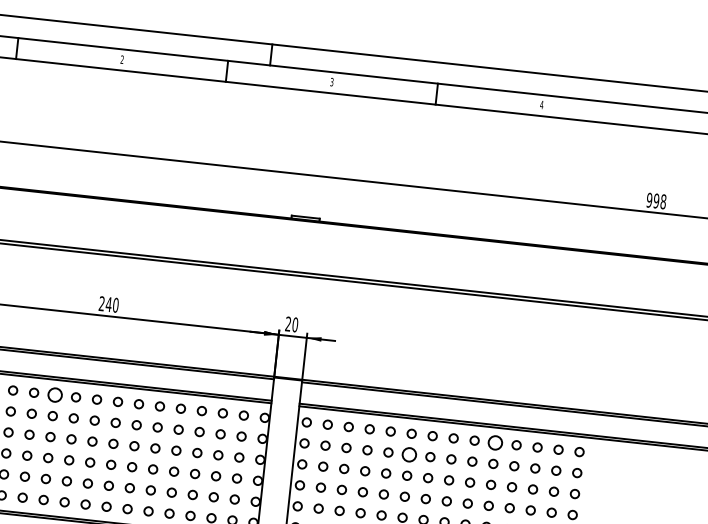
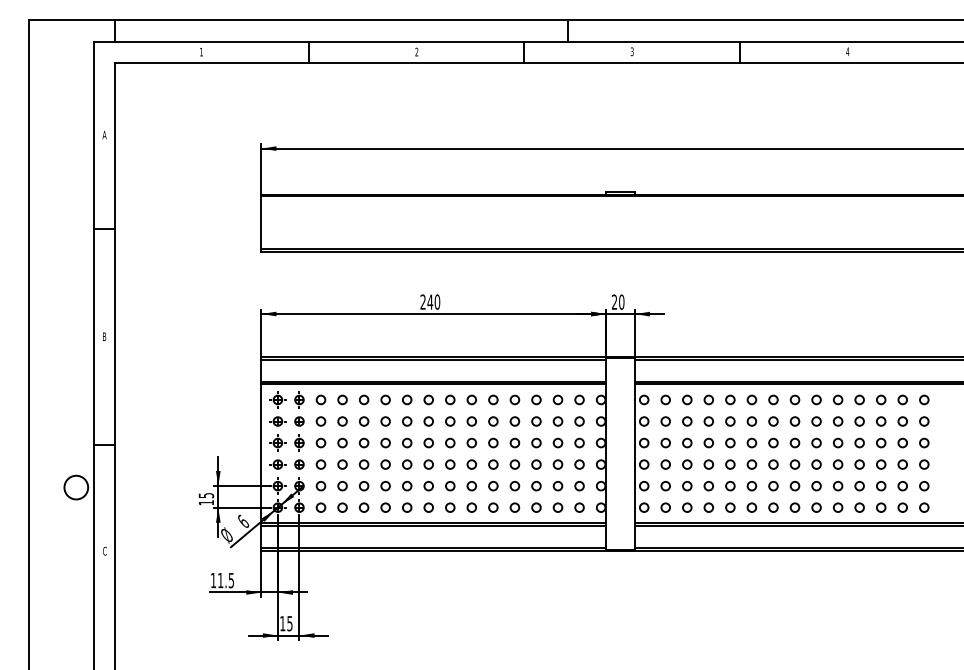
circle: (54, 394) -> (385, 399), size x0.62
circle: (496, 442) -> (838, 399), size x0.62
circle: (409, 454) -> (751, 421), size x0.62

